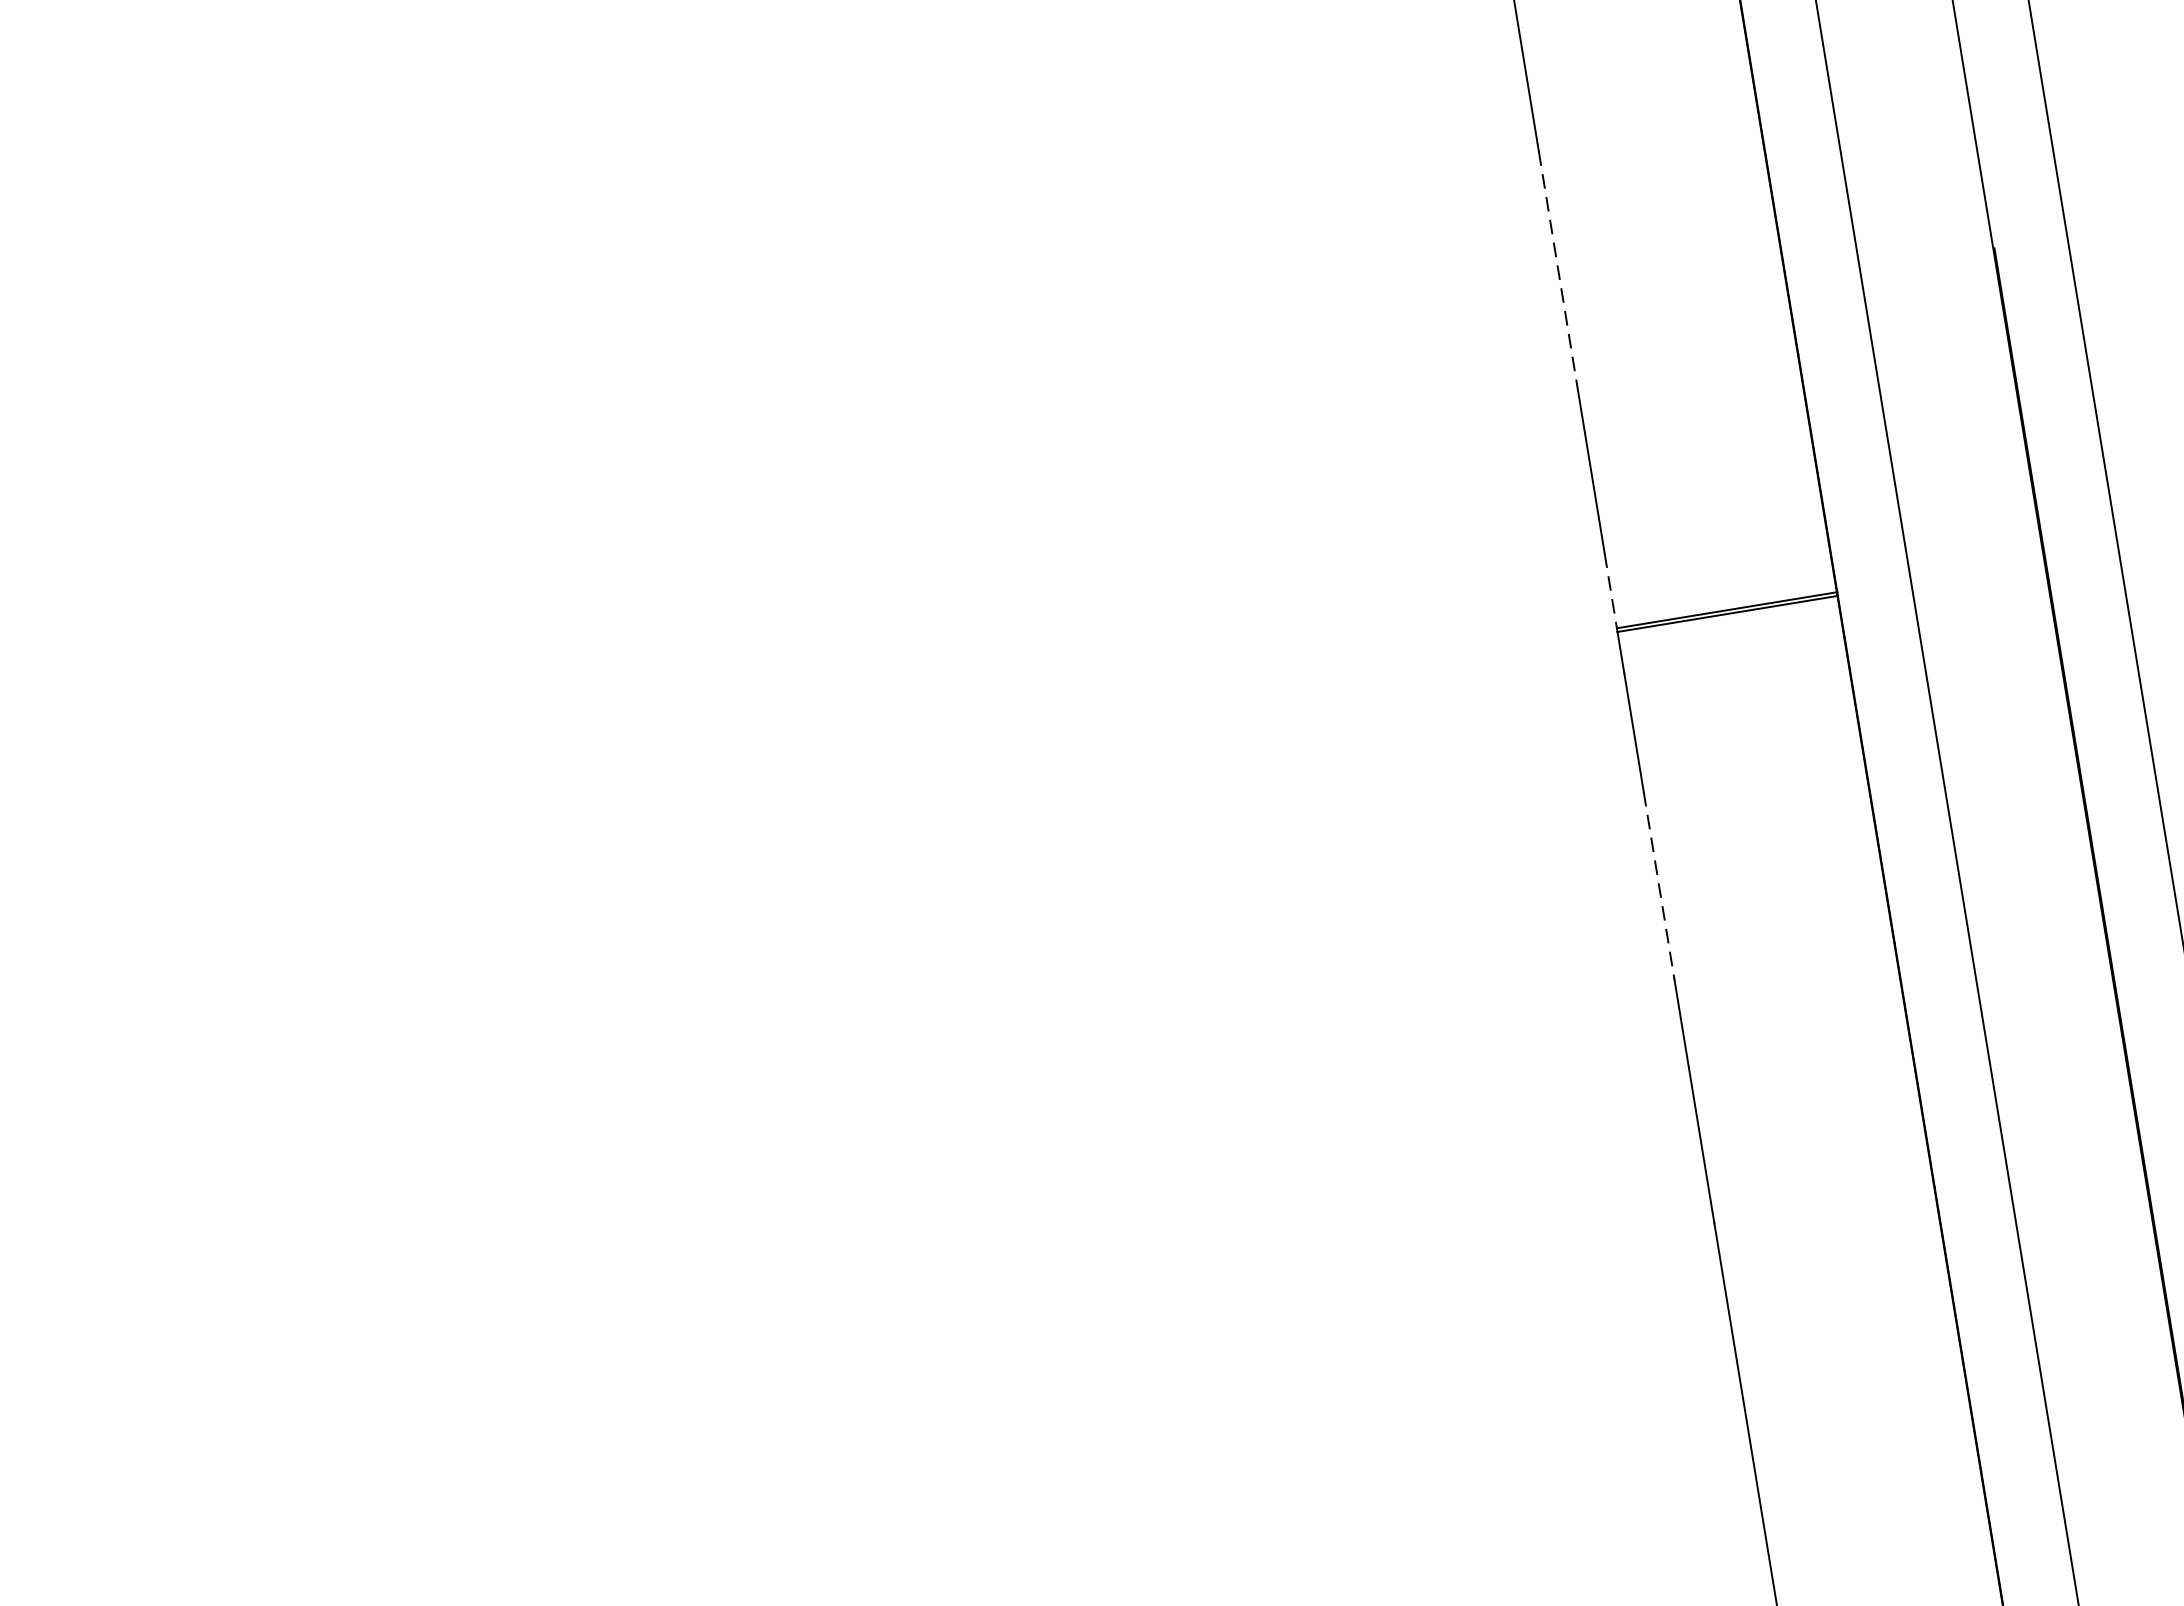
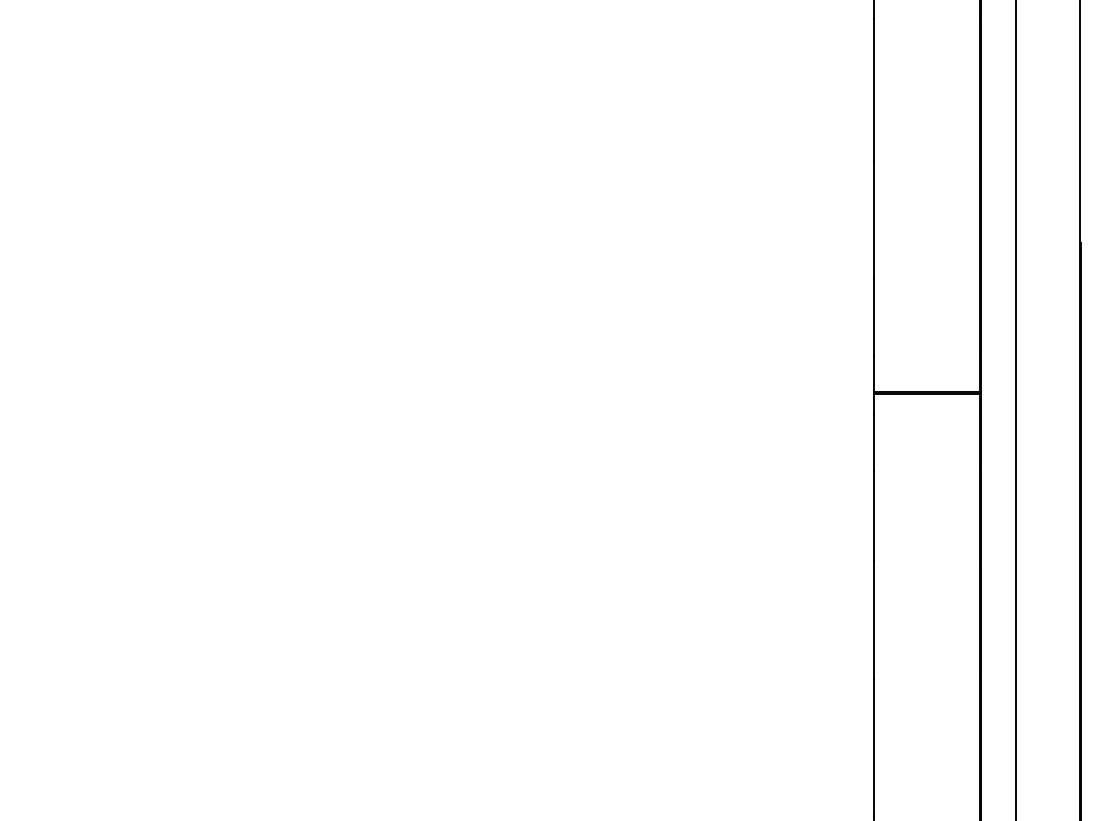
line: (1558, 271) -> (874, 220), dashed -> solid
line: (1611, 591) -> (874, 374), dashed -> solid
line: (1659, 886) -> (874, 516), dashed -> solid

